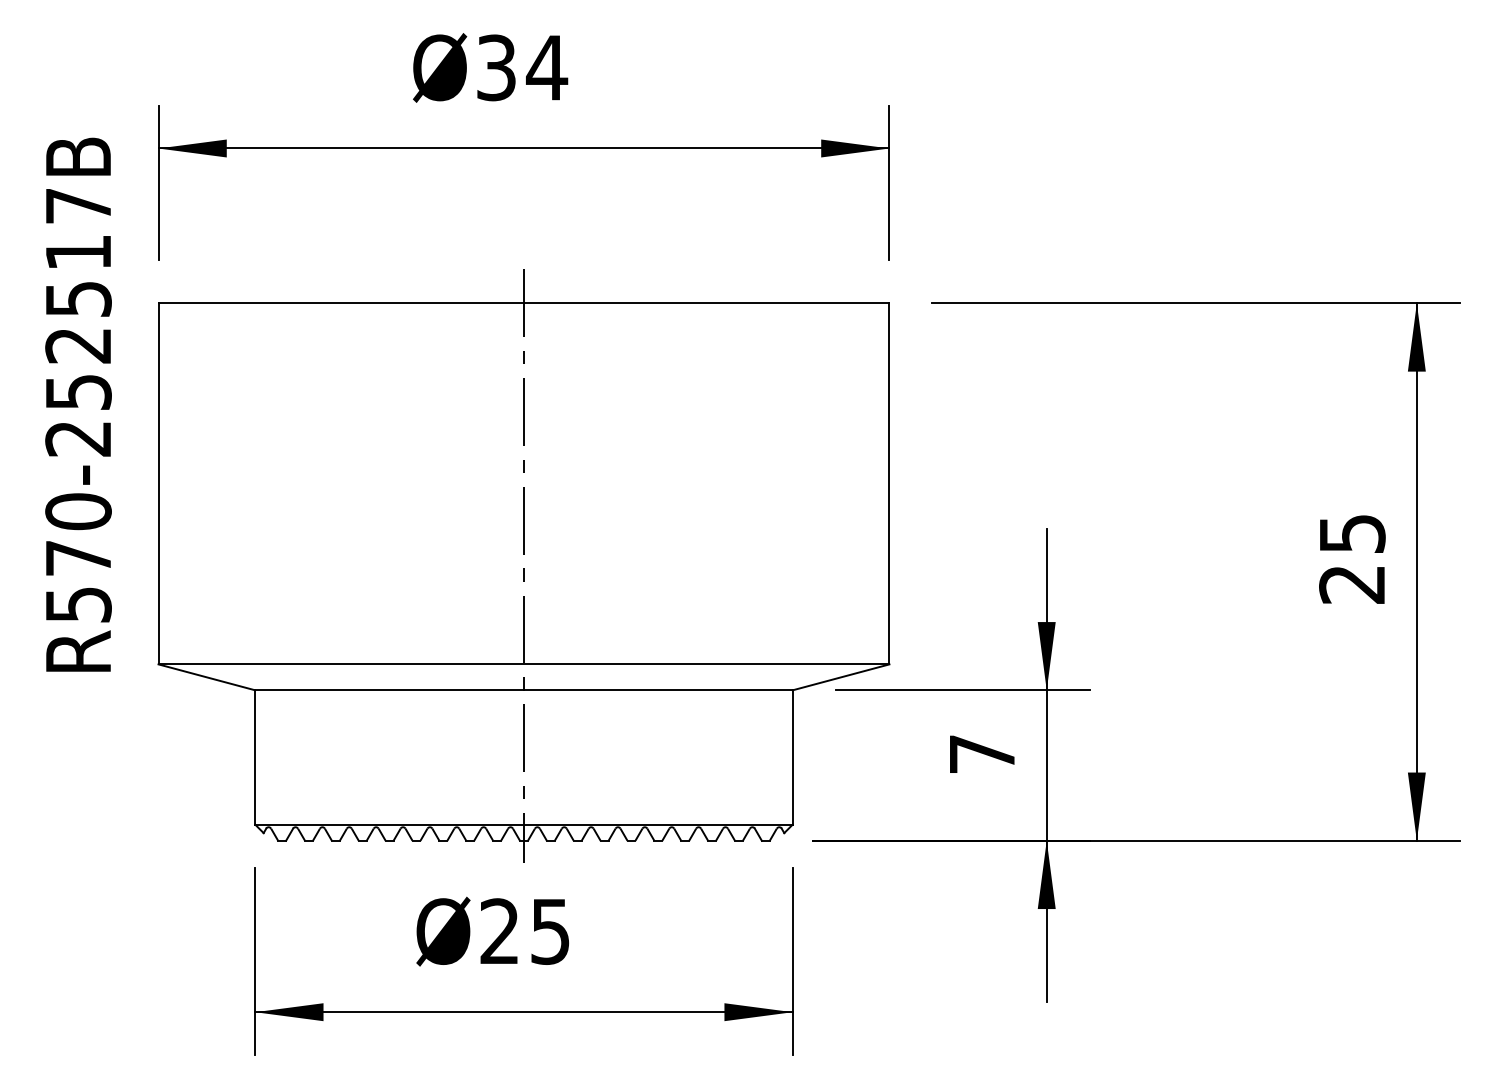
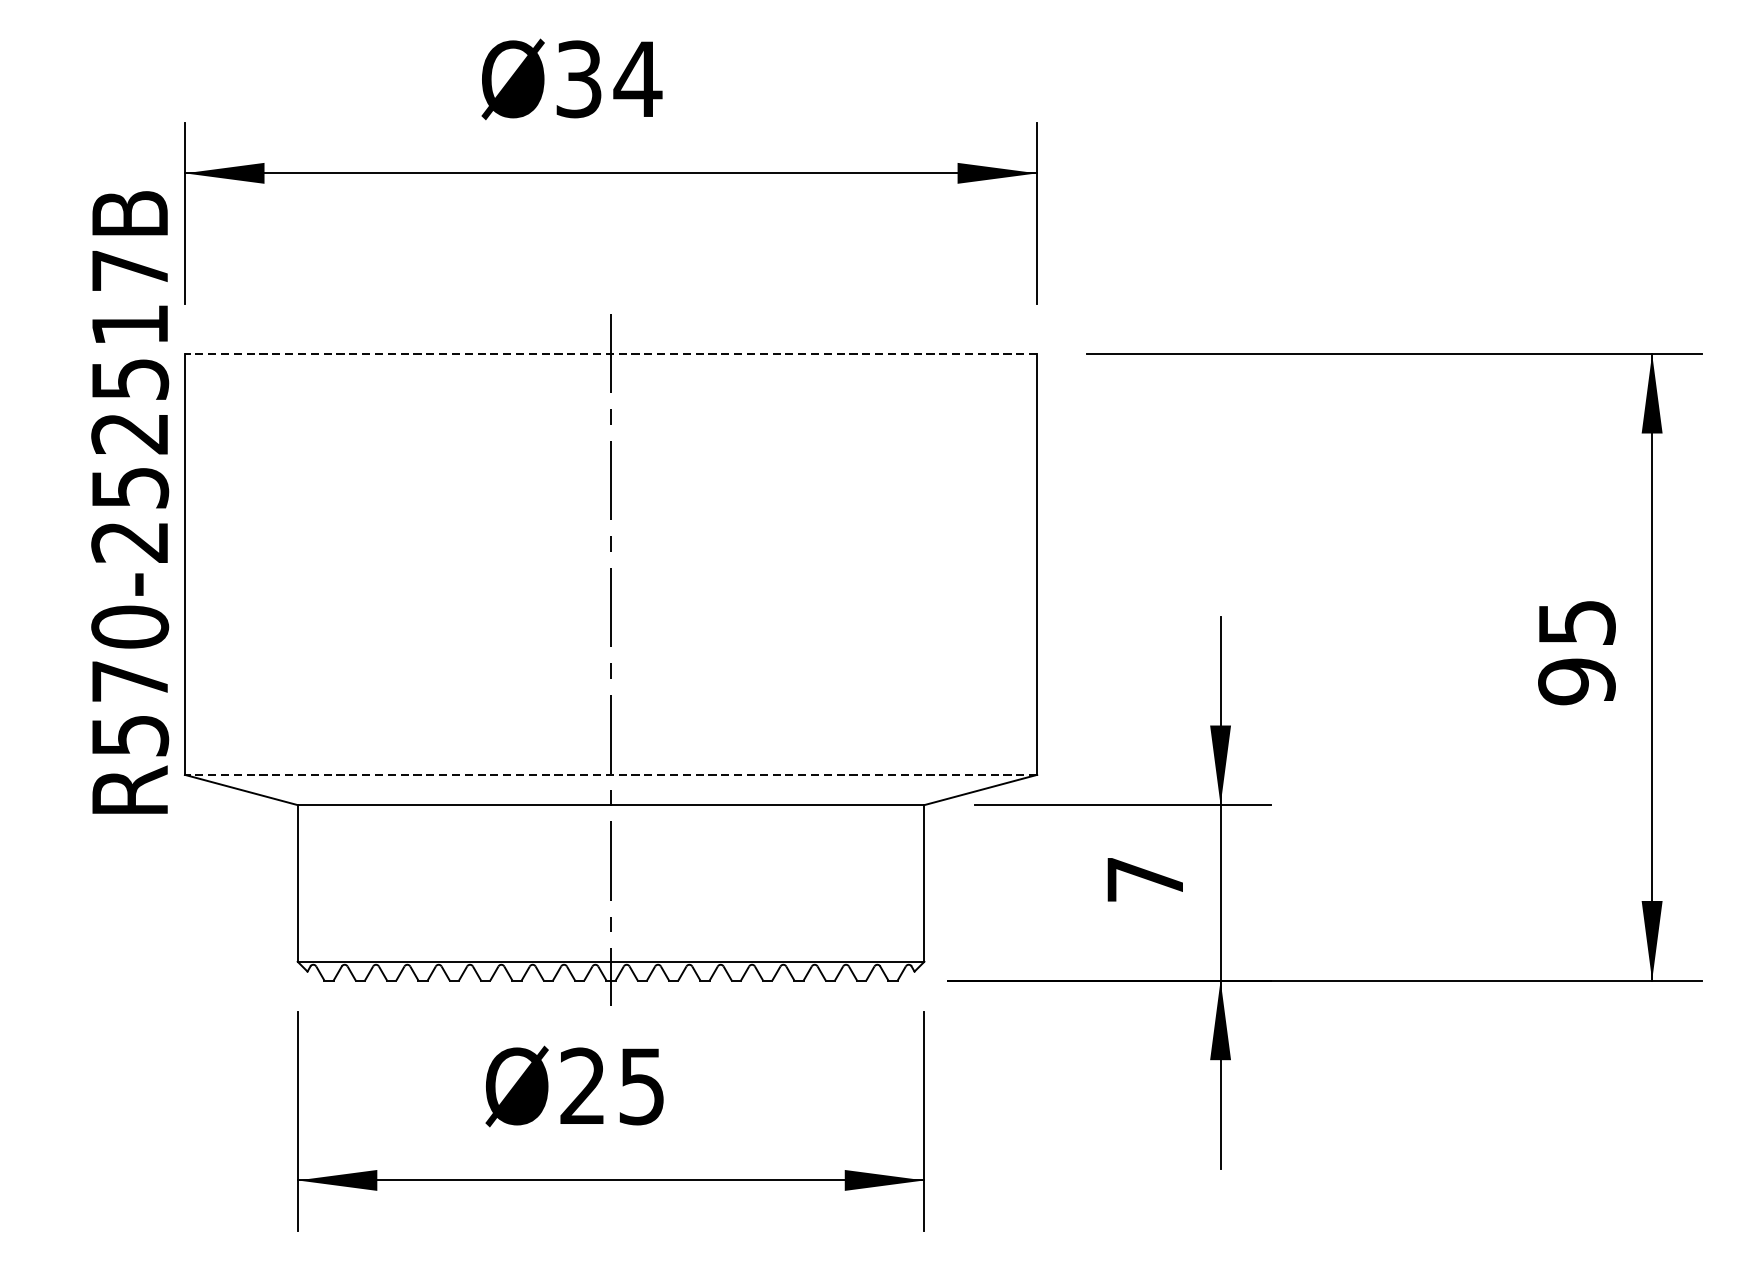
line: (523, 303) -> (610, 354), solid -> dashed
text: (78, 404) -> (130, 502), moved
text: (1352, 584) -> (1577, 681), 25 -> 95
line: (523, 664) -> (610, 775), solid -> dashed

